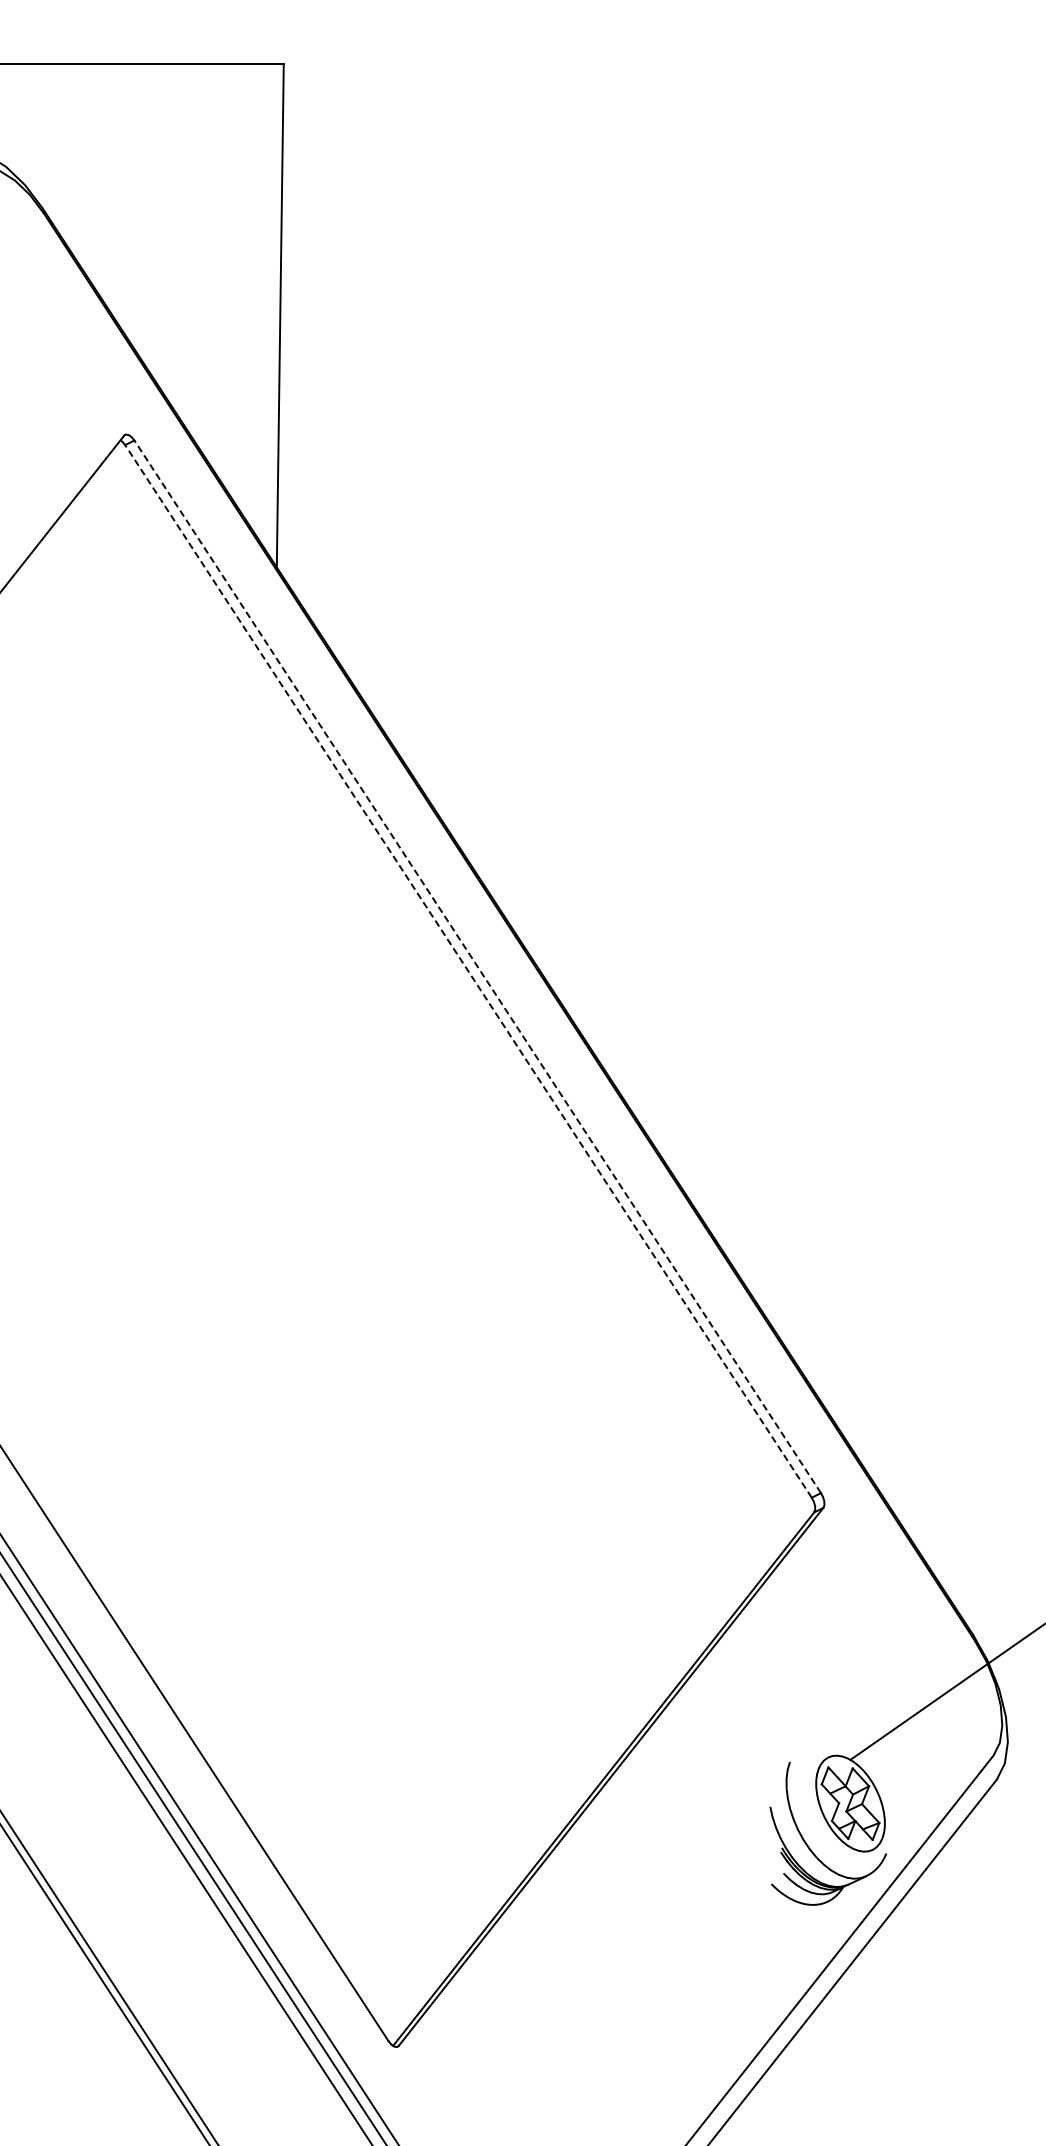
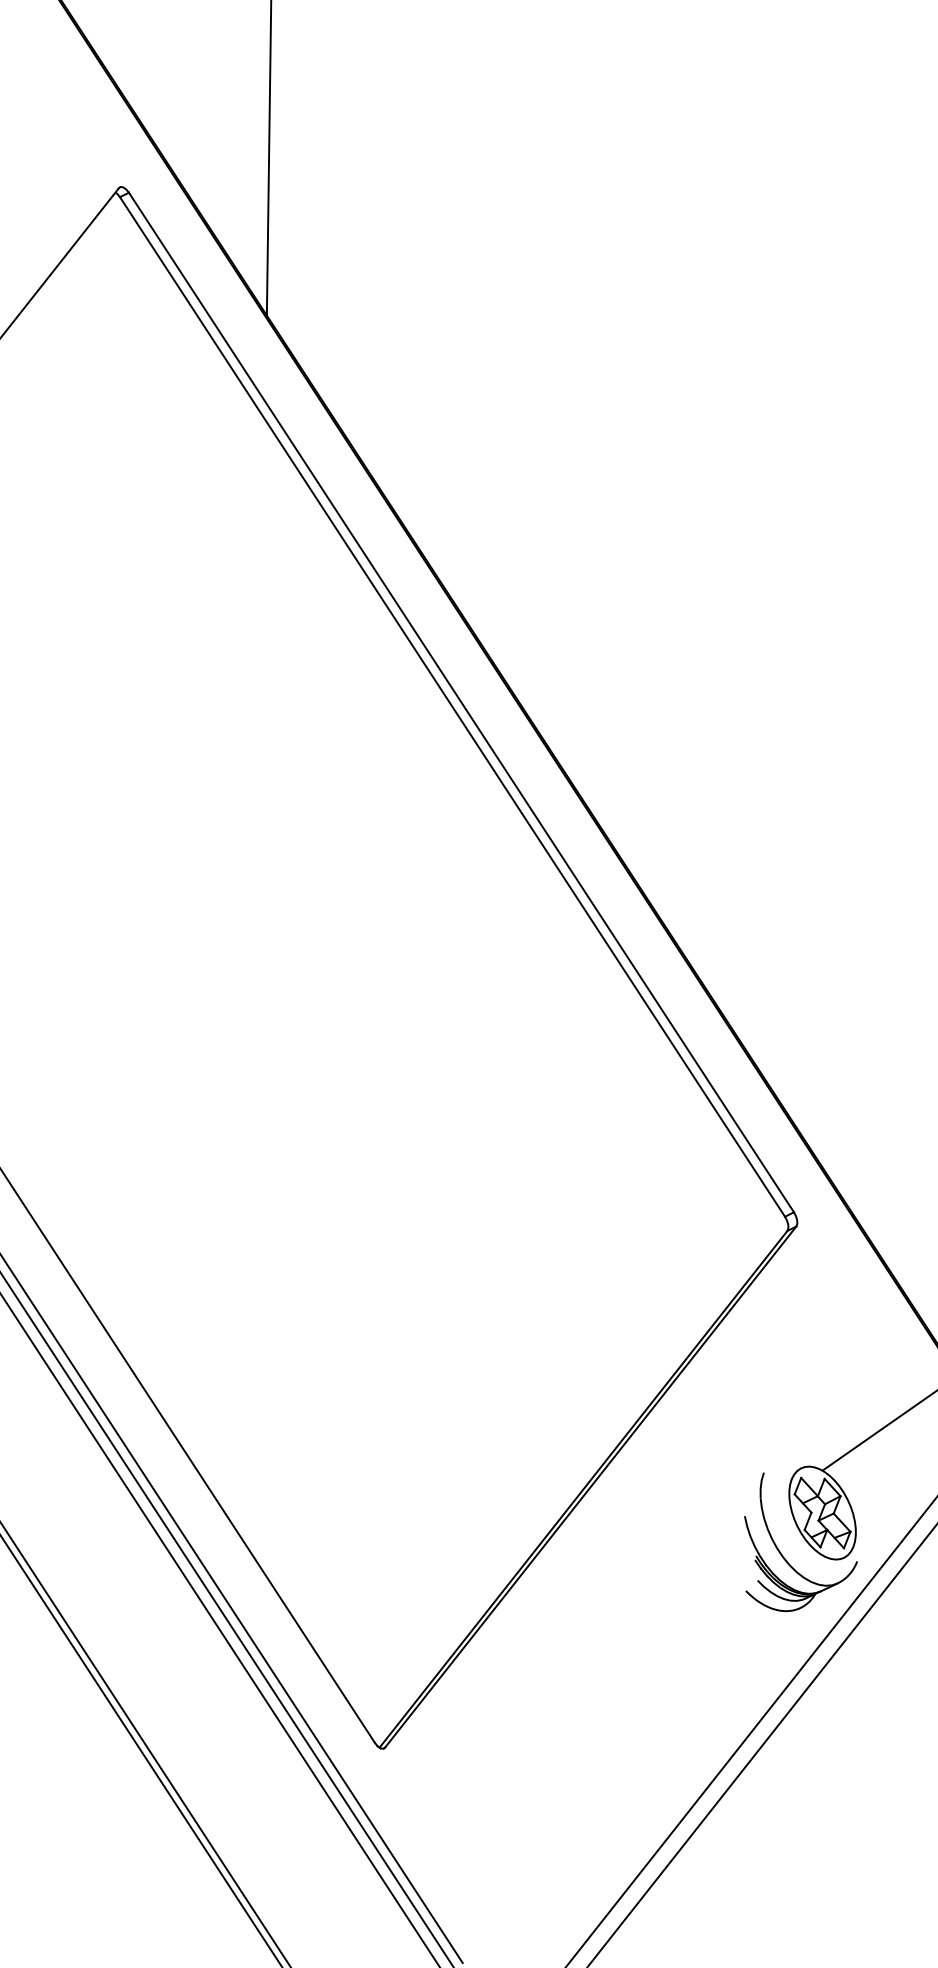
line: (477, 966) -> (461, 702), dashed -> solid
line: (468, 971) -> (452, 707), dashed -> solid

